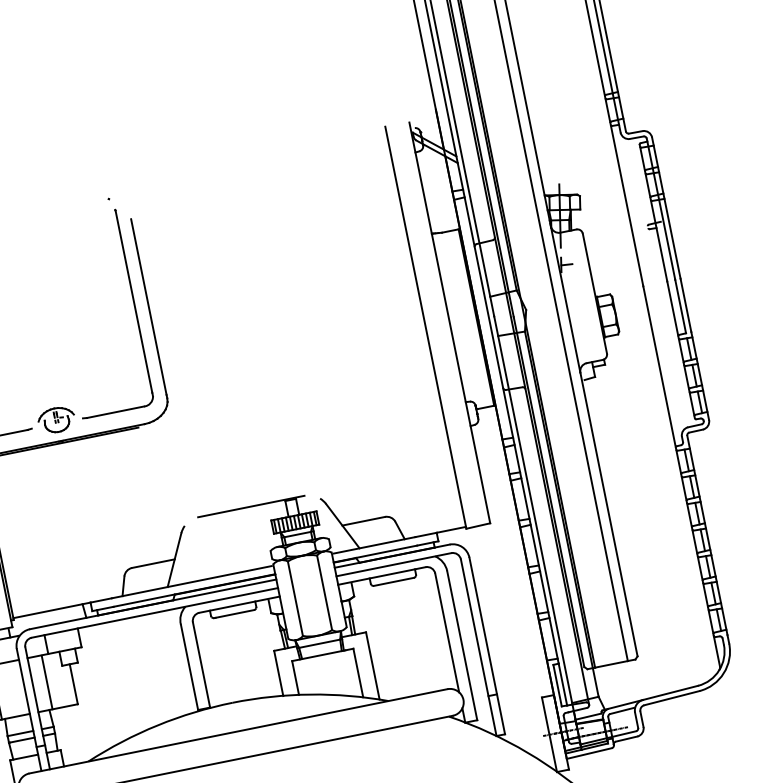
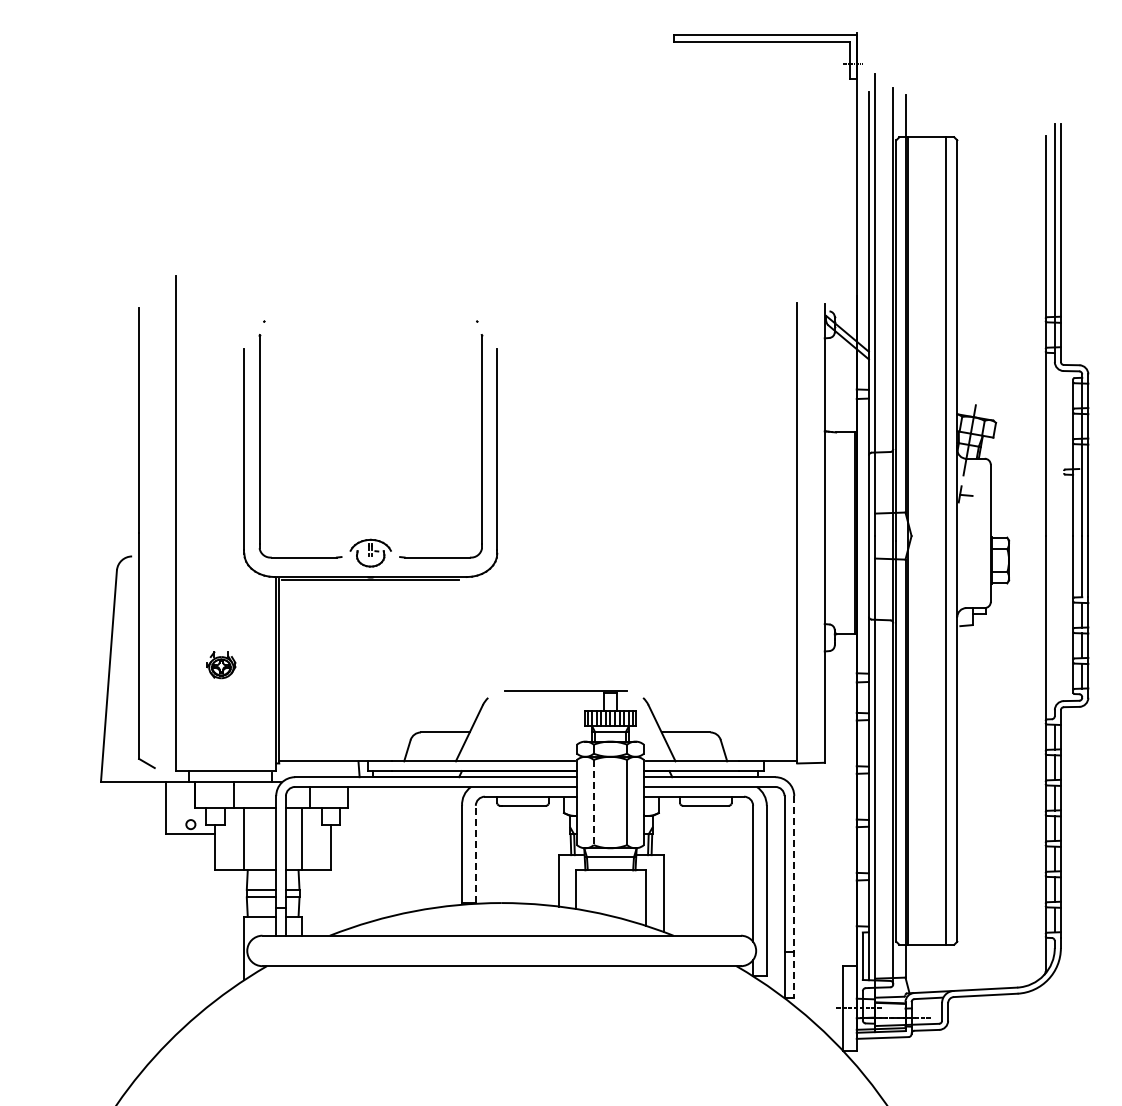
line: (295, 598) -> (593, 802), solid -> dashed
line: (487, 646) -> (794, 897), solid -> dashed
line: (201, 664) -> (475, 854), solid -> dashed

